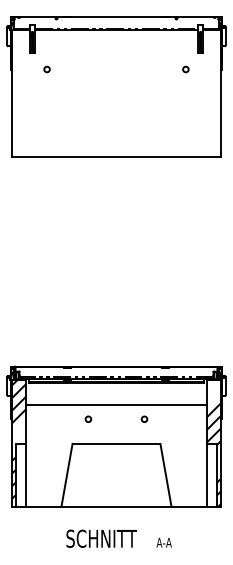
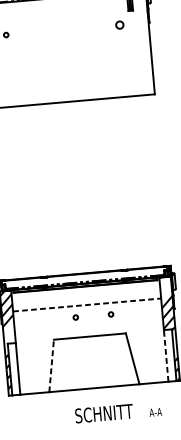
circle: (185, 69) -> (119, 25), size x1.6
line: (116, 405) -> (87, 305), solid -> dashed
circle: (88, 418) -> (75, 316), moved
line: (67, 474) -> (51, 365), solid -> dashed
line: (206, 475) -> (165, 356), solid -> dashed
text: (118, 538) -> (117, 412), moved

